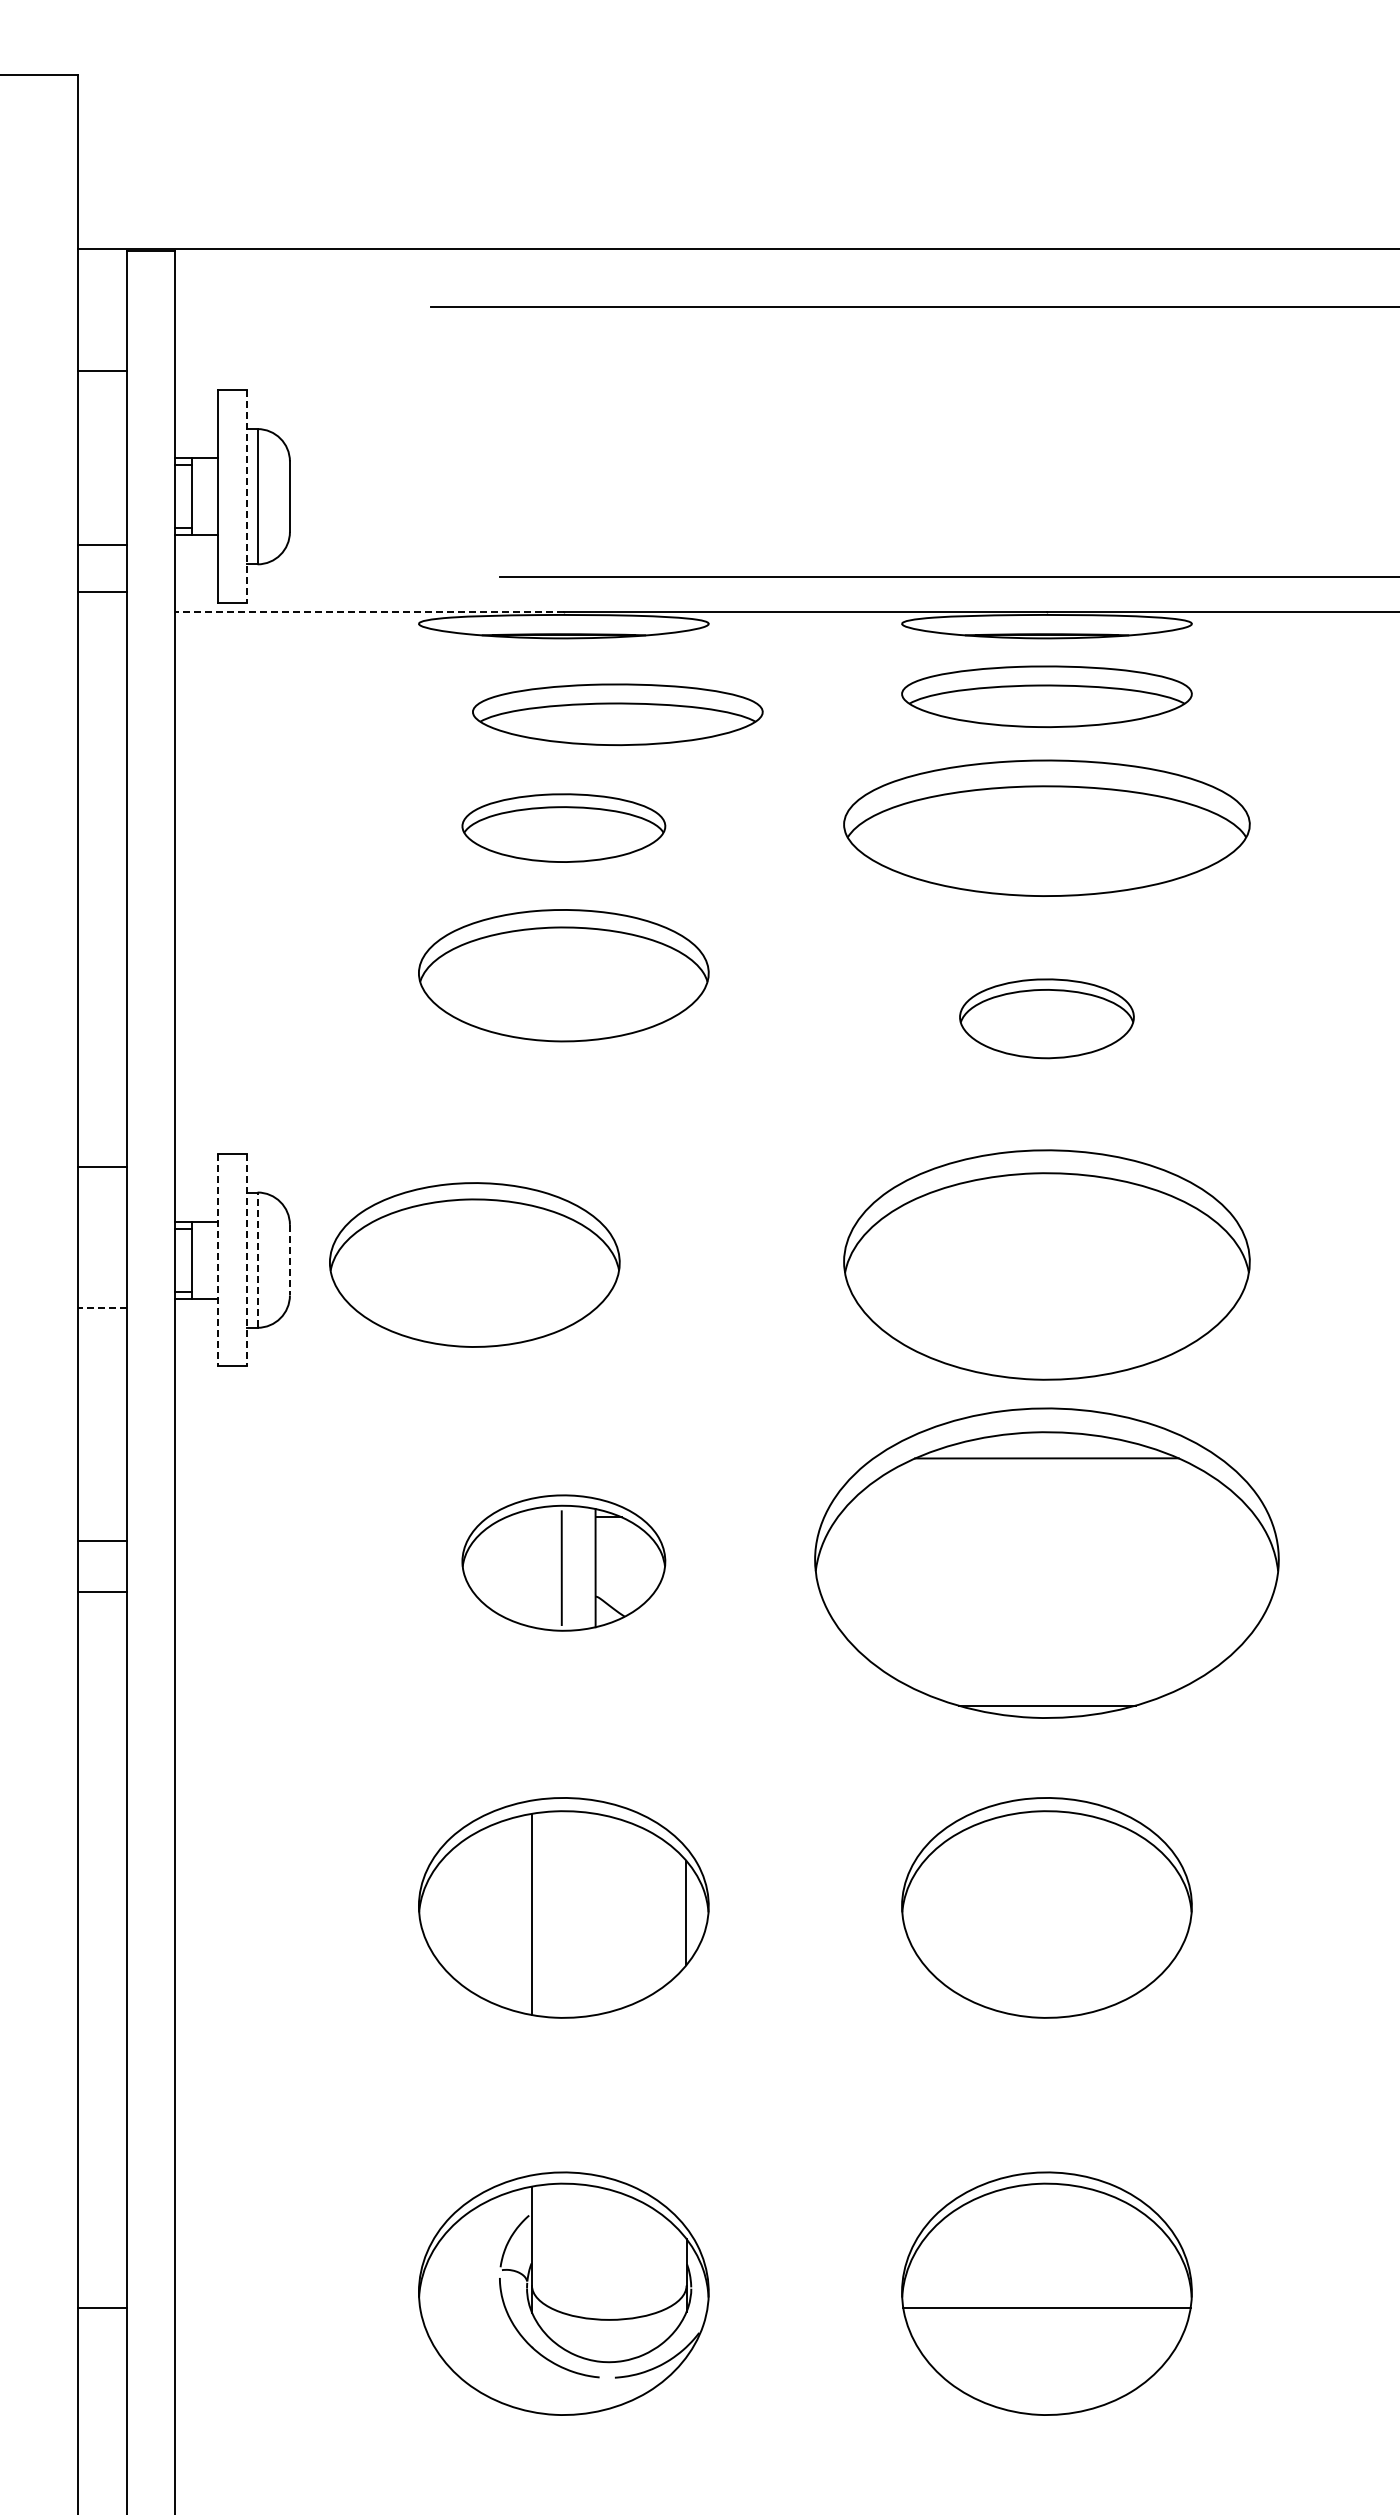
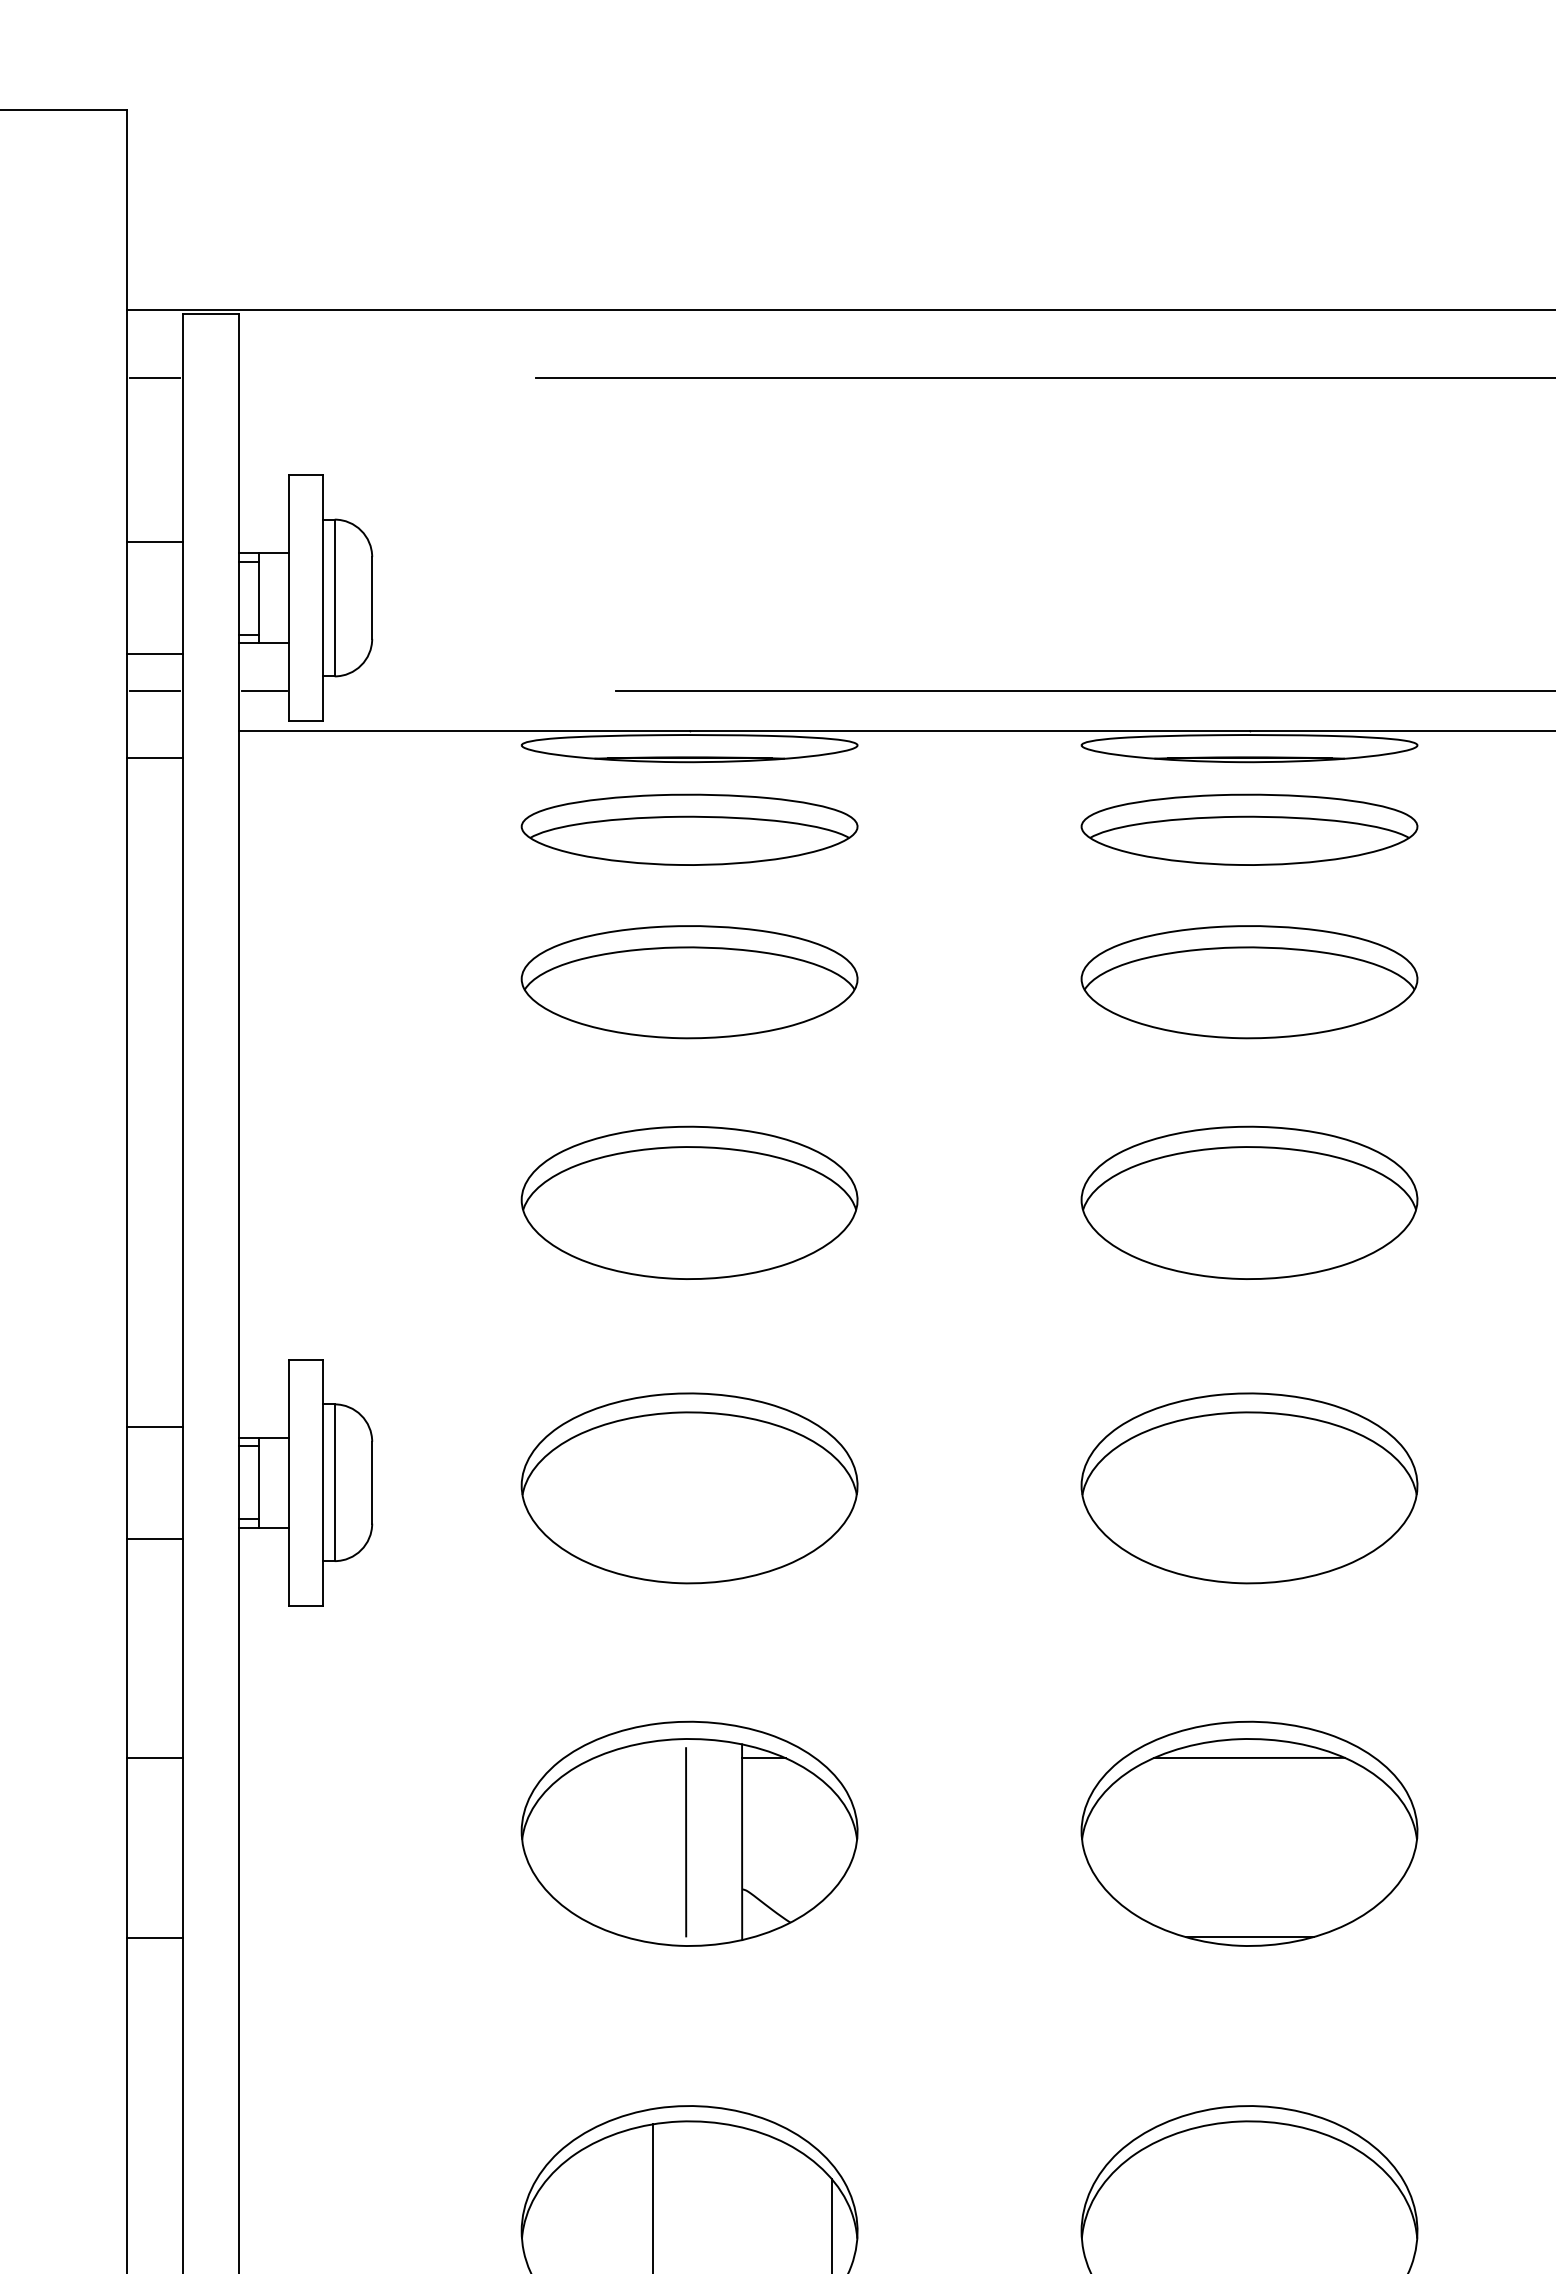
line: (102, 306) -> (154, 377), added
line: (102, 371) -> (154, 542), moved
line: (247, 497) -> (323, 598), dashed -> solid
line: (102, 577) -> (154, 691), added
line: (196, 577) -> (263, 691), added
line: (102, 592) -> (154, 758), moved
line: (368, 611) -> (463, 731), dashed -> solid
part: (617, 714) -> (689, 829), moved
part: (563, 827) -> (689, 981), size x1.43
part: (1046, 827) -> (1248, 981), size x0.71
part: (563, 975) -> (689, 1202), moved
part: (1046, 1018) -> (1248, 1202), size x1.67
line: (102, 1166) -> (154, 1426), moved
line: (218, 1260) -> (289, 1483), dashed -> solid
line: (247, 1260) -> (323, 1483), dashed -> solid
line: (257, 1260) -> (334, 1483), dashed -> solid
line: (289, 1260) -> (371, 1483), dashed -> solid
part: (474, 1264) -> (689, 1487), moved
part: (1046, 1264) -> (1248, 1487), size x0.71
line: (101, 1308) -> (153, 1538), dashed -> solid
line: (102, 1541) -> (154, 1758), moved
part: (563, 1562) -> (689, 1833), size x1.43
part: (1046, 1562) -> (1248, 1833), size x0.62
line: (102, 1591) -> (154, 1937), moved

